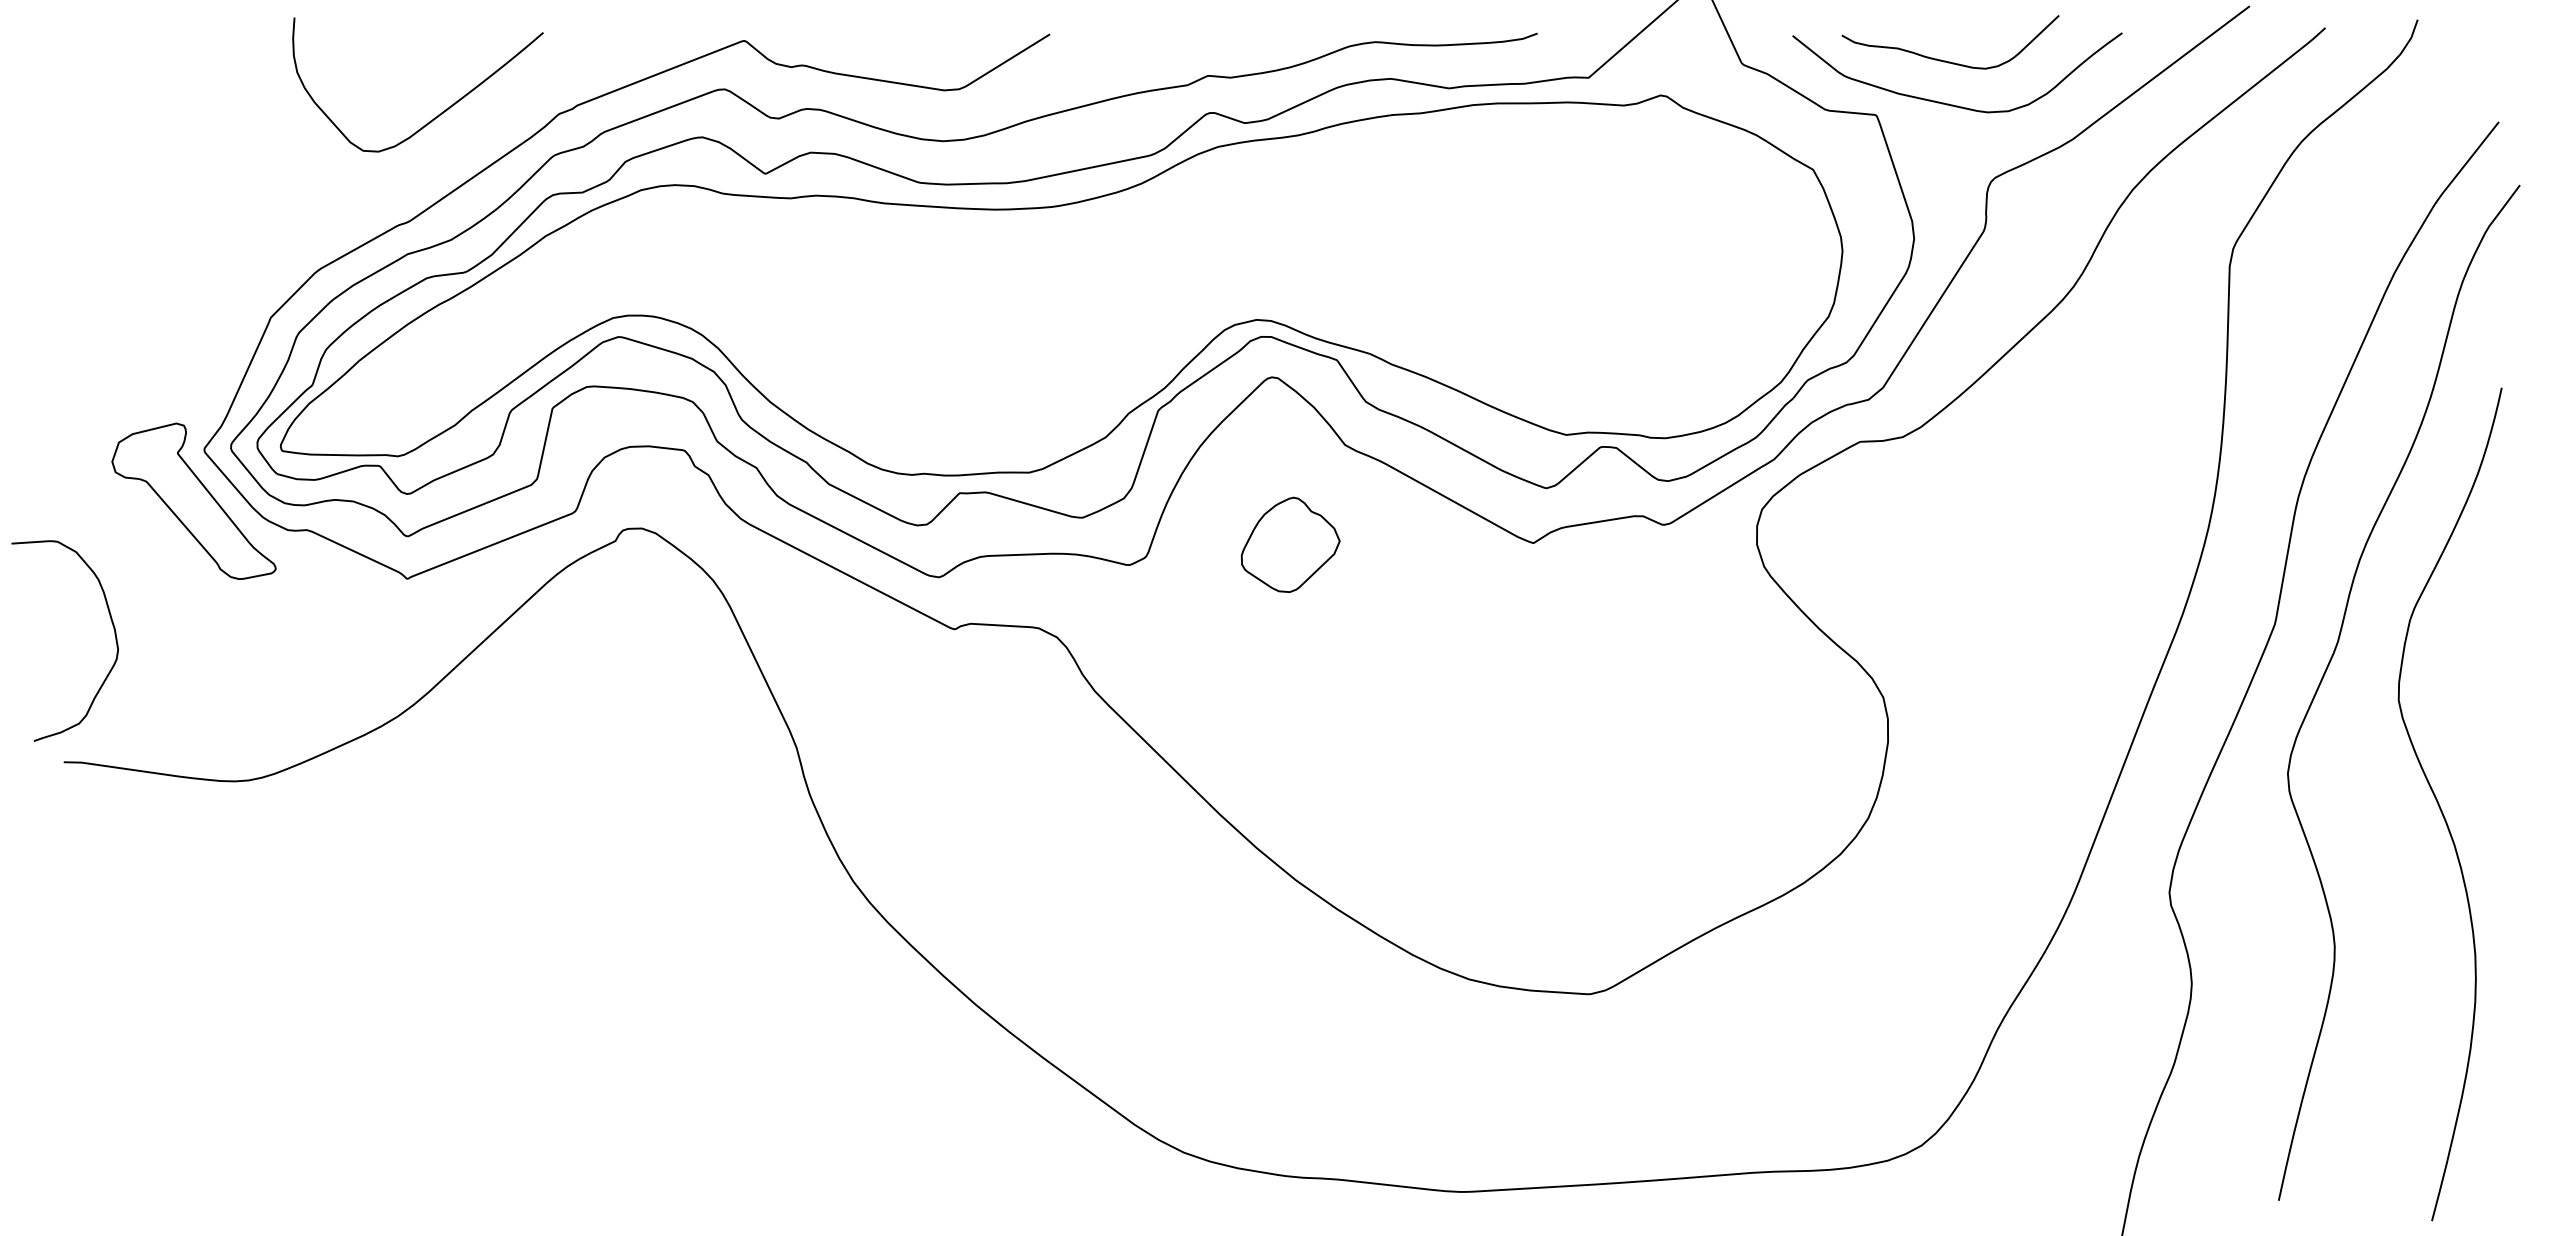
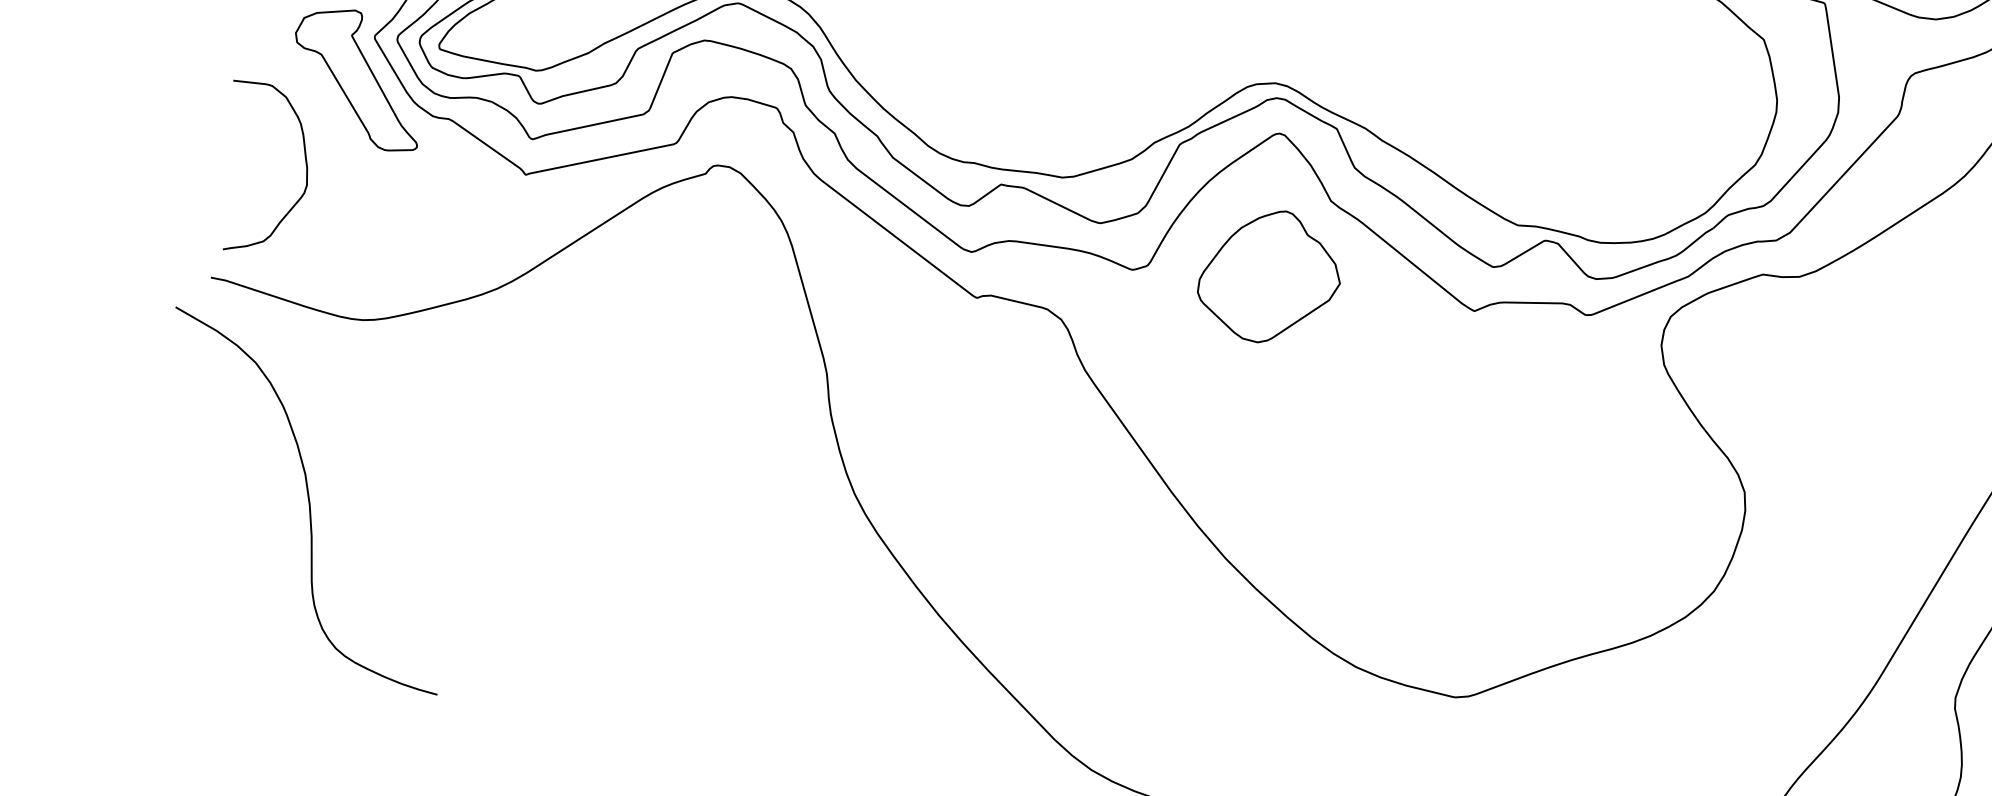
part: (1290, 544) -> (1270, 276), size x1.67
curve: (113, 629) -> (306, 167), moved
curve: (221, 999) -> (307, 499), added

